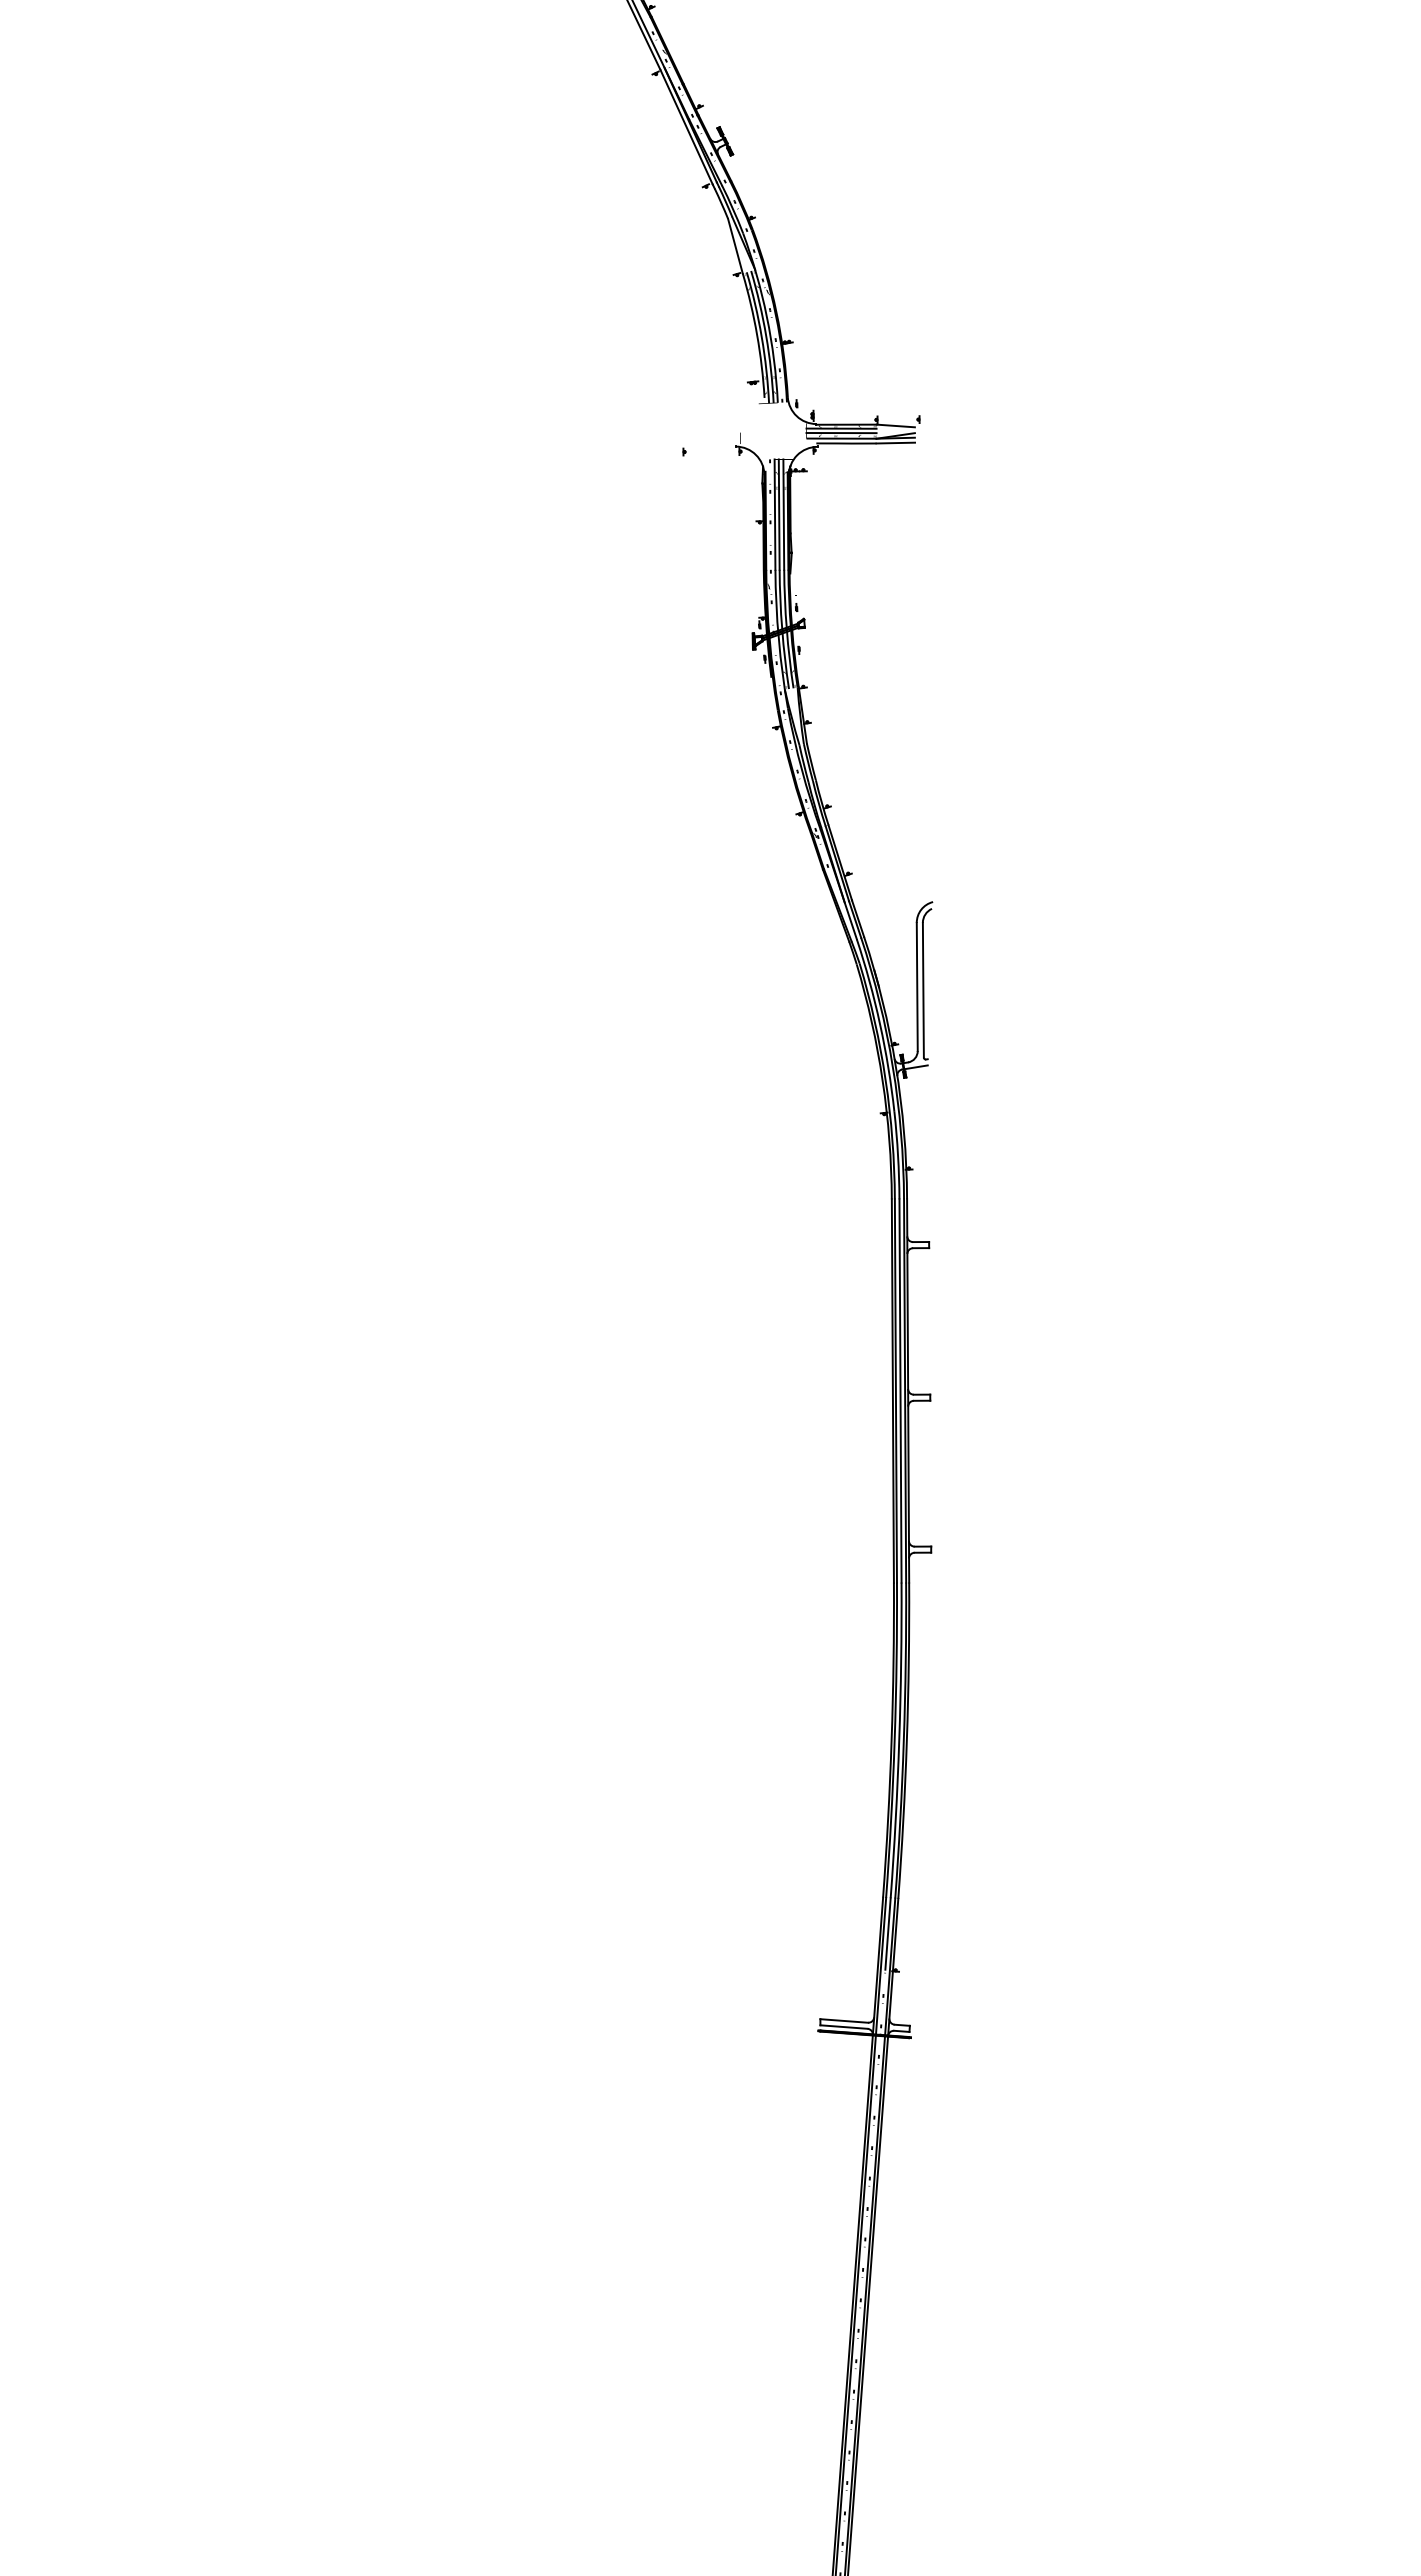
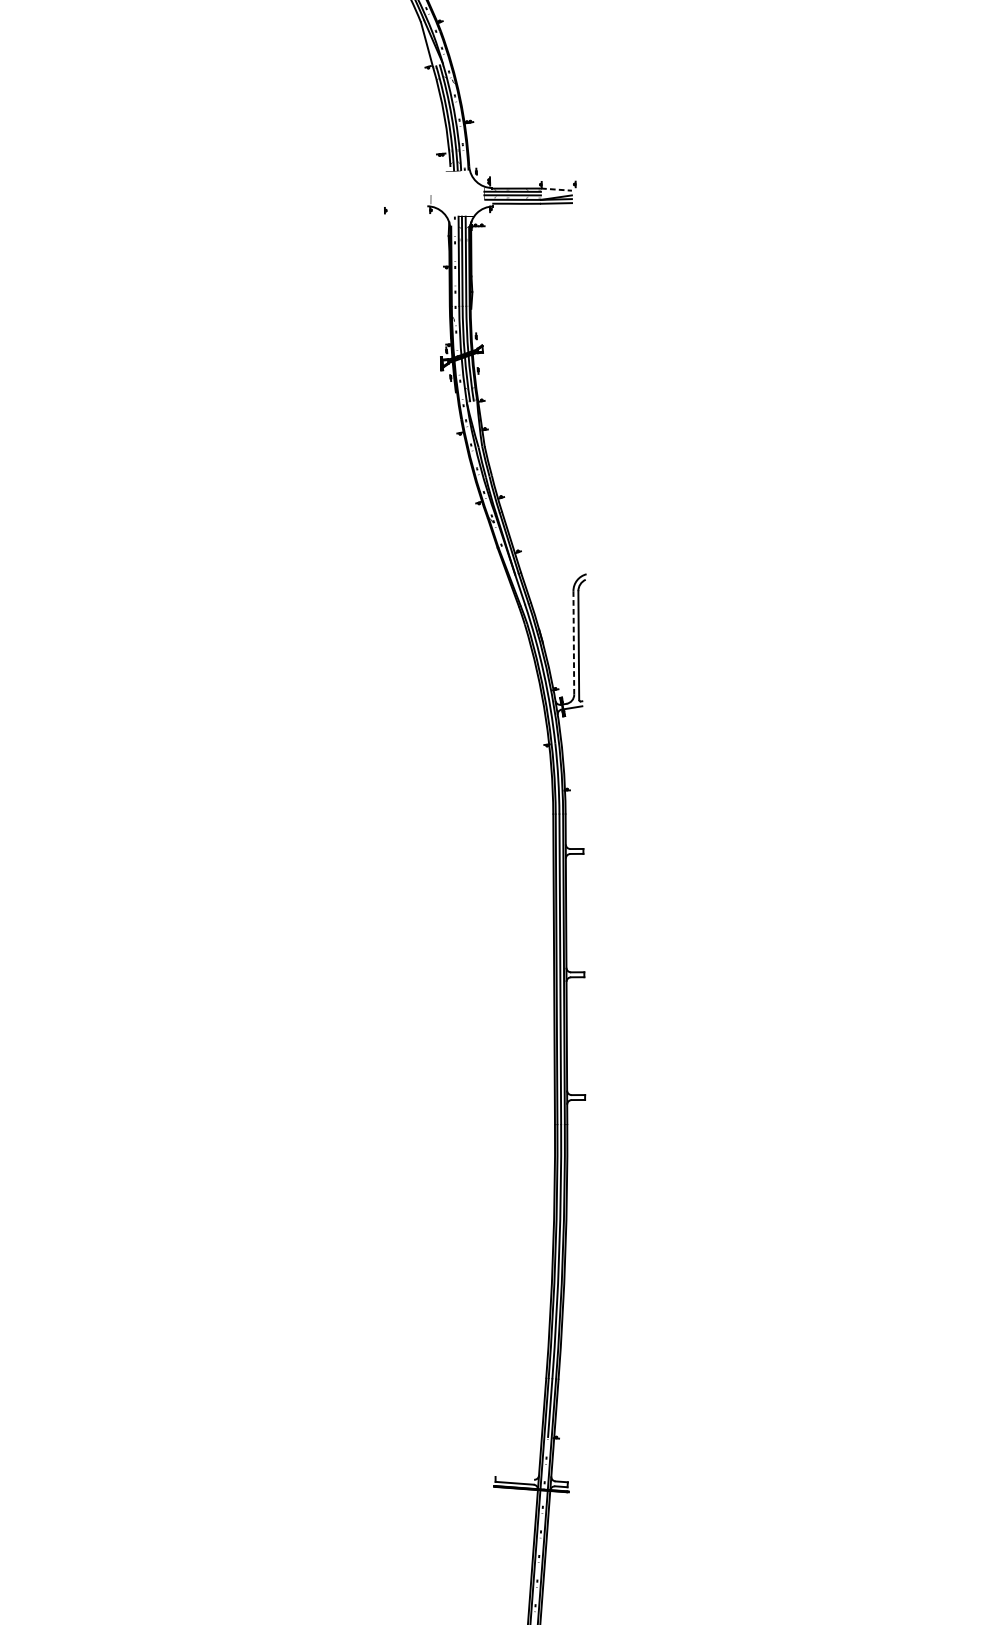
line: (896, 426) -> (557, 190), solid -> dashed
line: (917, 987) -> (574, 643), solid -> dashed
line: (844, 2020) -> (515, 1477), removed

